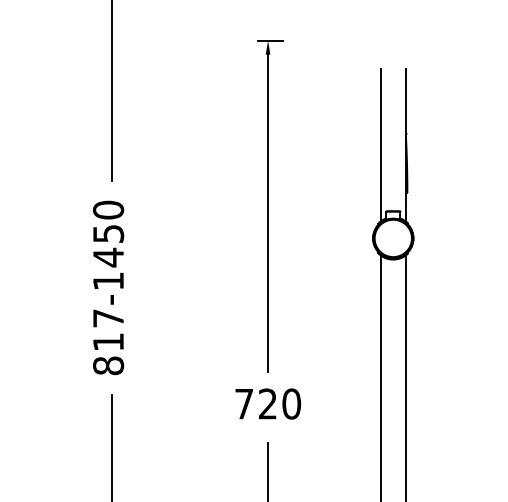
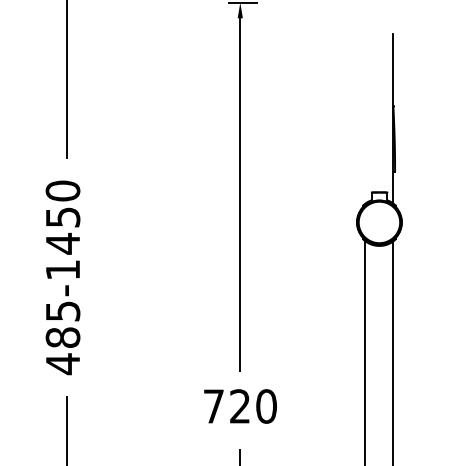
line: (380, 144) -> (365, 118), removed
text: (108, 342) -> (62, 338), 817-1450 -> 485-1450

